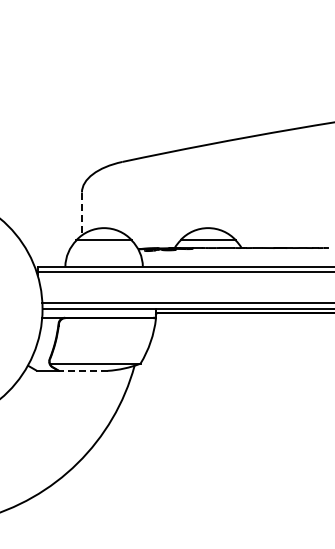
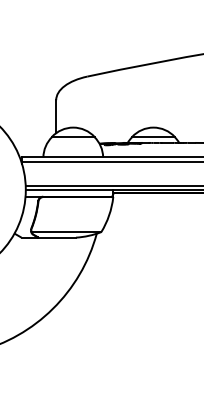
line: (81, 214) -> (55, 117), dashed -> solid
line: (82, 370) -> (56, 237), dashed -> solid

